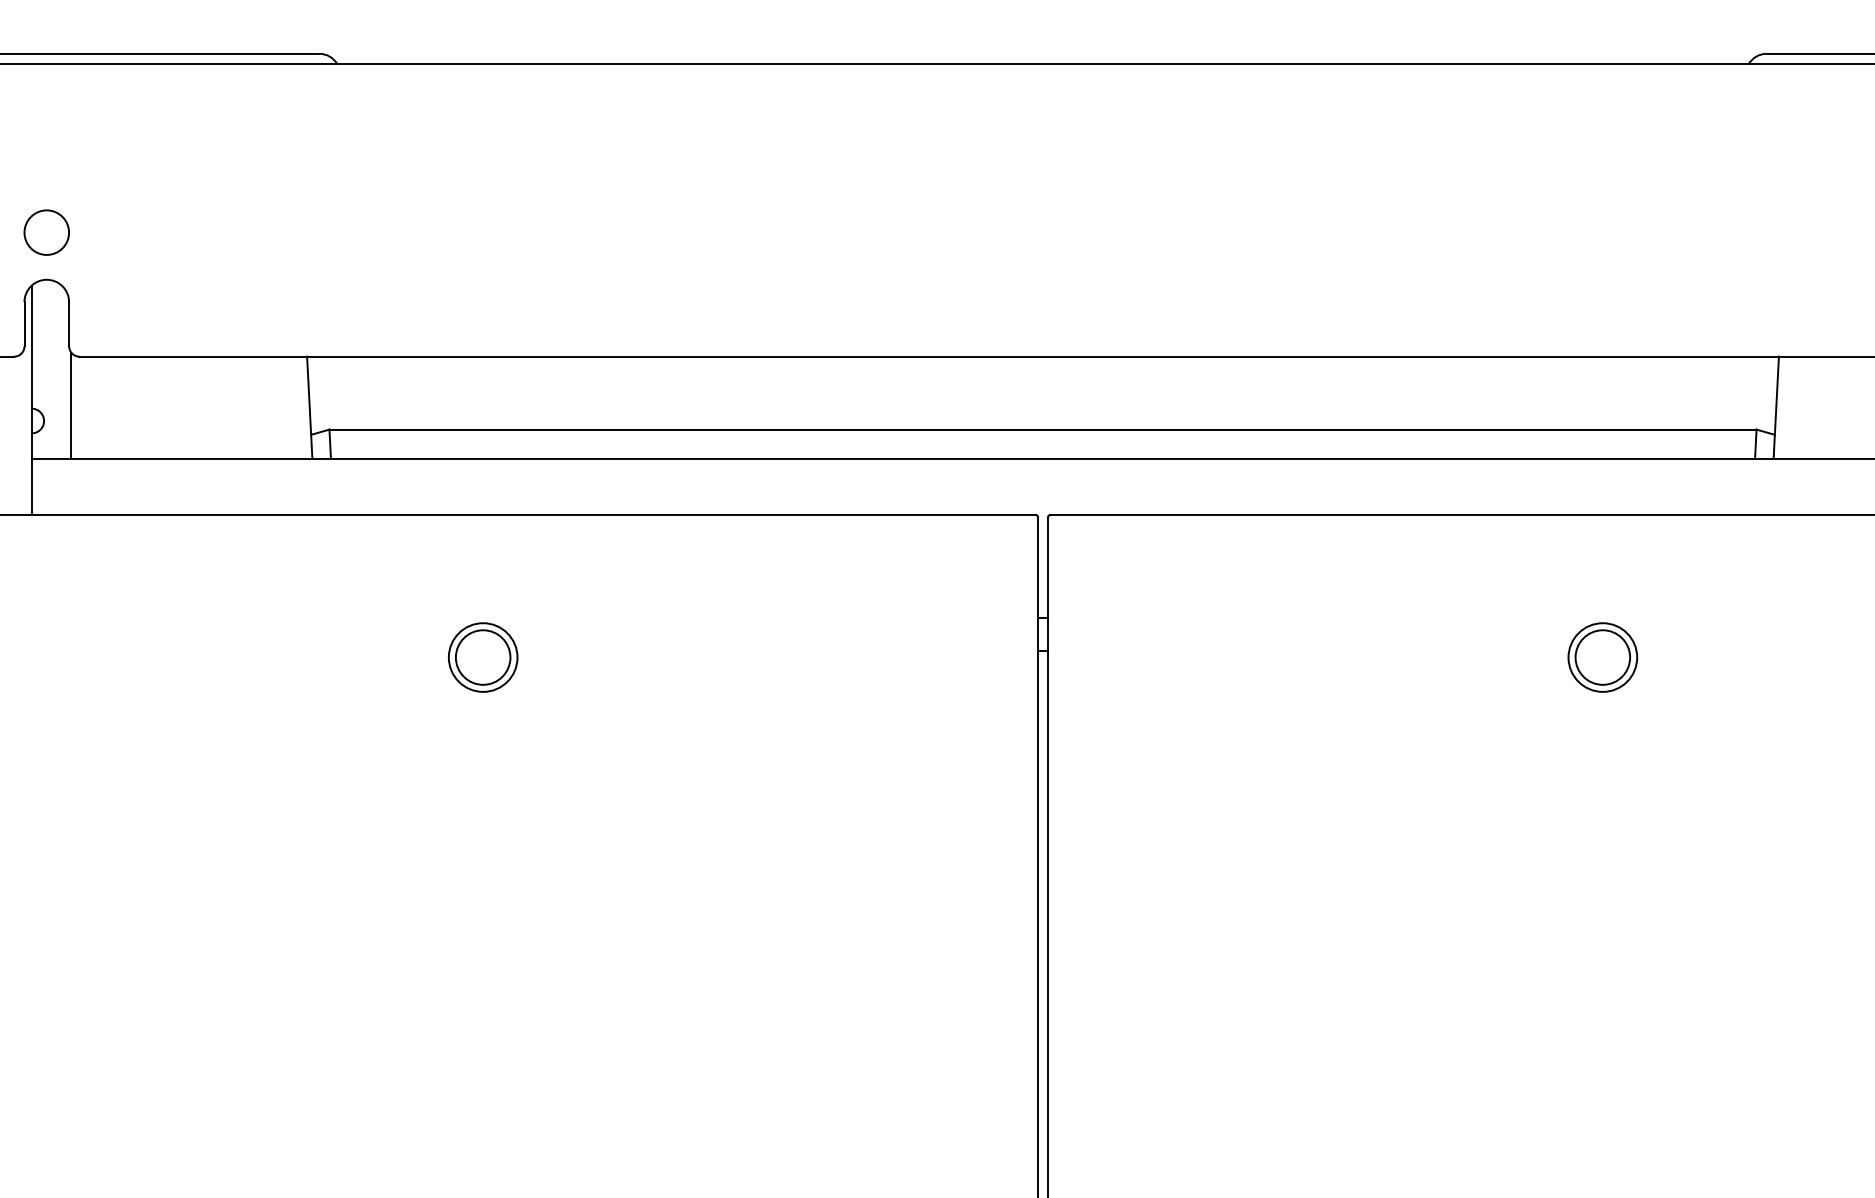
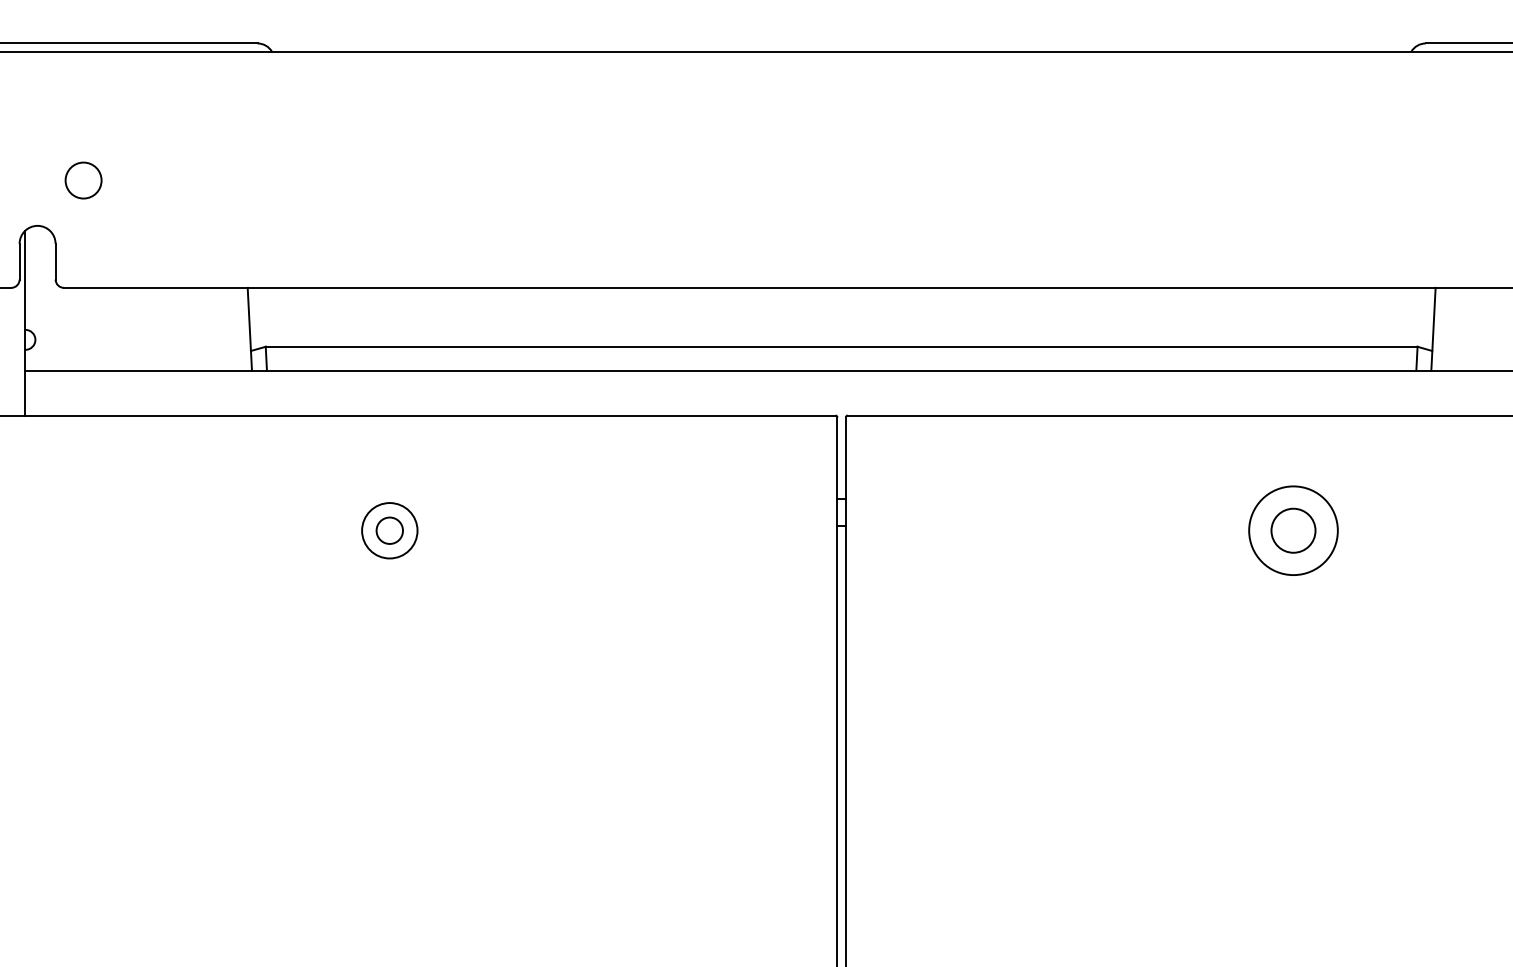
circle: (46, 232) -> (83, 180), moved
line: (71, 405) -> (57, 327), removed
circle: (482, 657) -> (389, 530), size x0.6
circle: (1602, 657) -> (1293, 530), size x1.6

